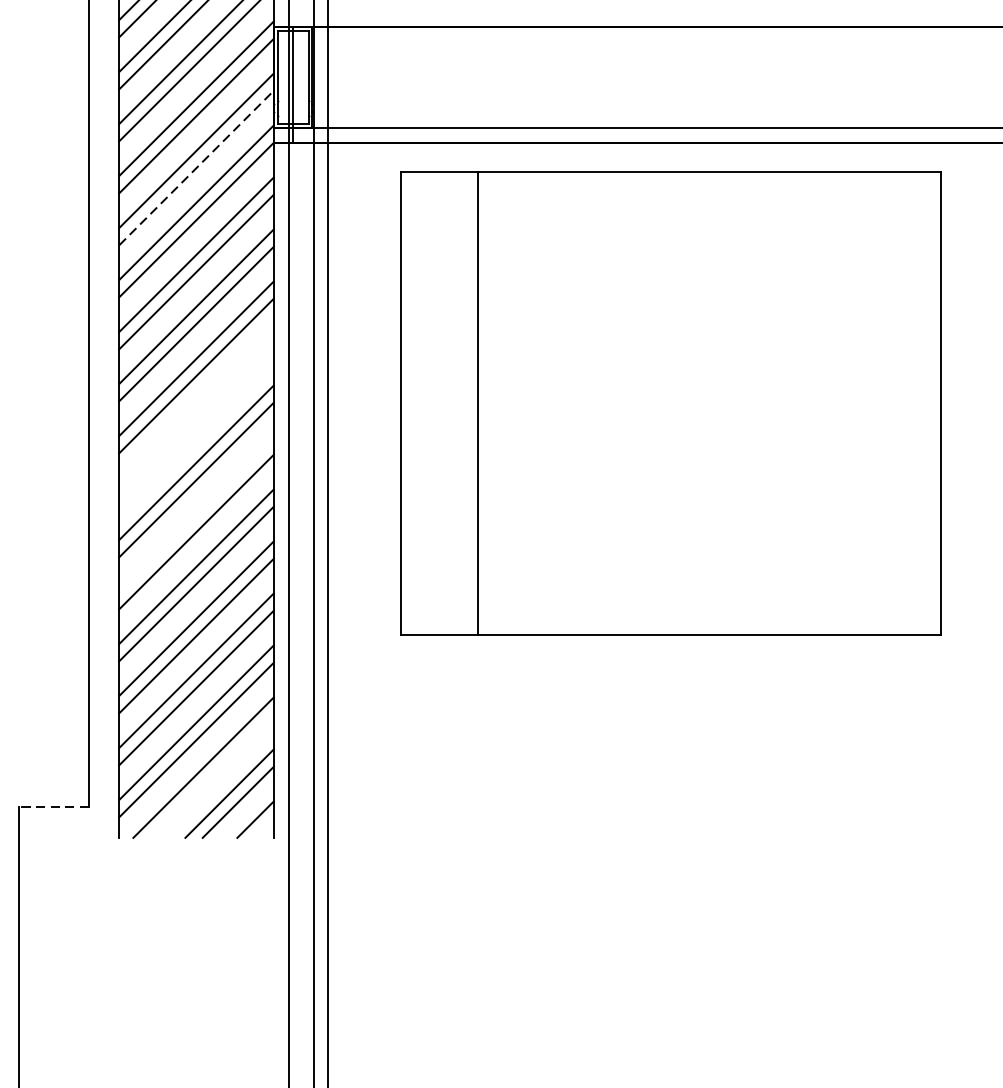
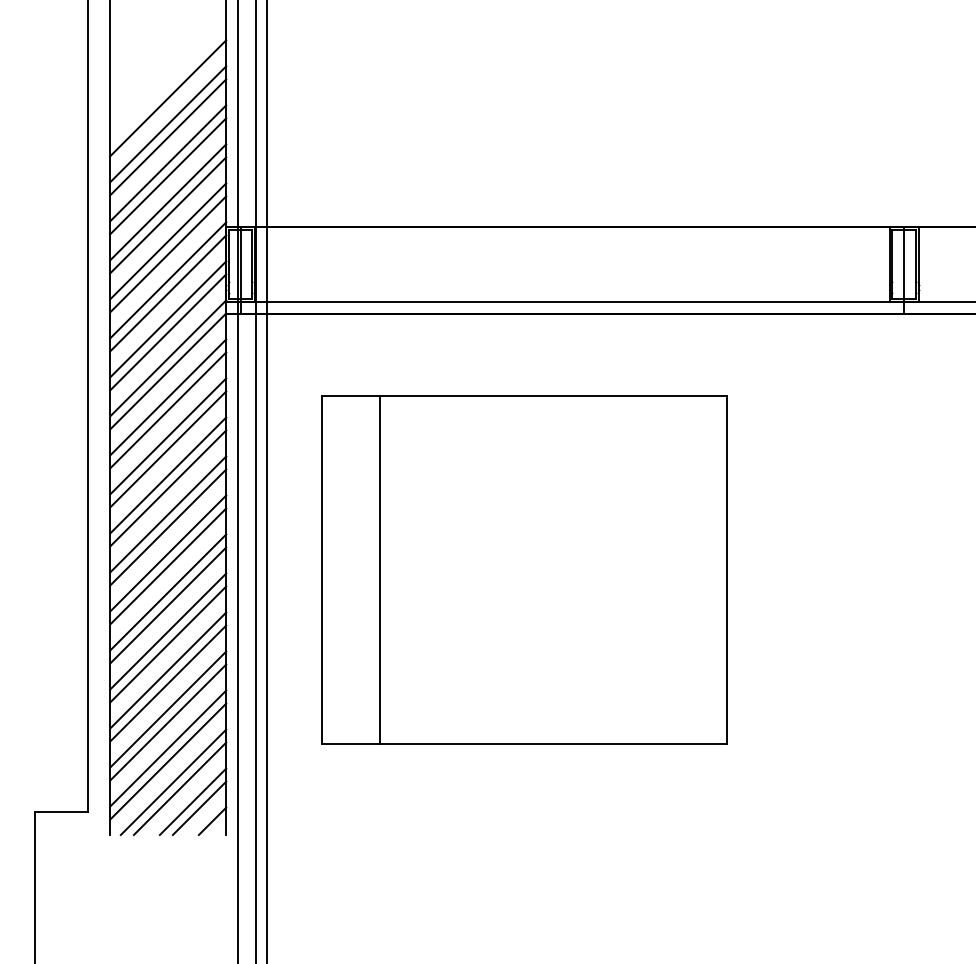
line: (196, 168) -> (168, 332), dashed -> solid
part: (671, 402) -> (524, 569), moved
line: (196, 410) -> (168, 514), added
line: (196, 428) -> (168, 527), added
line: (196, 514) -> (168, 592), added
line: (211, 775) -> (179, 788), added
line: (52, 806) -> (60, 811), dashed -> solid

